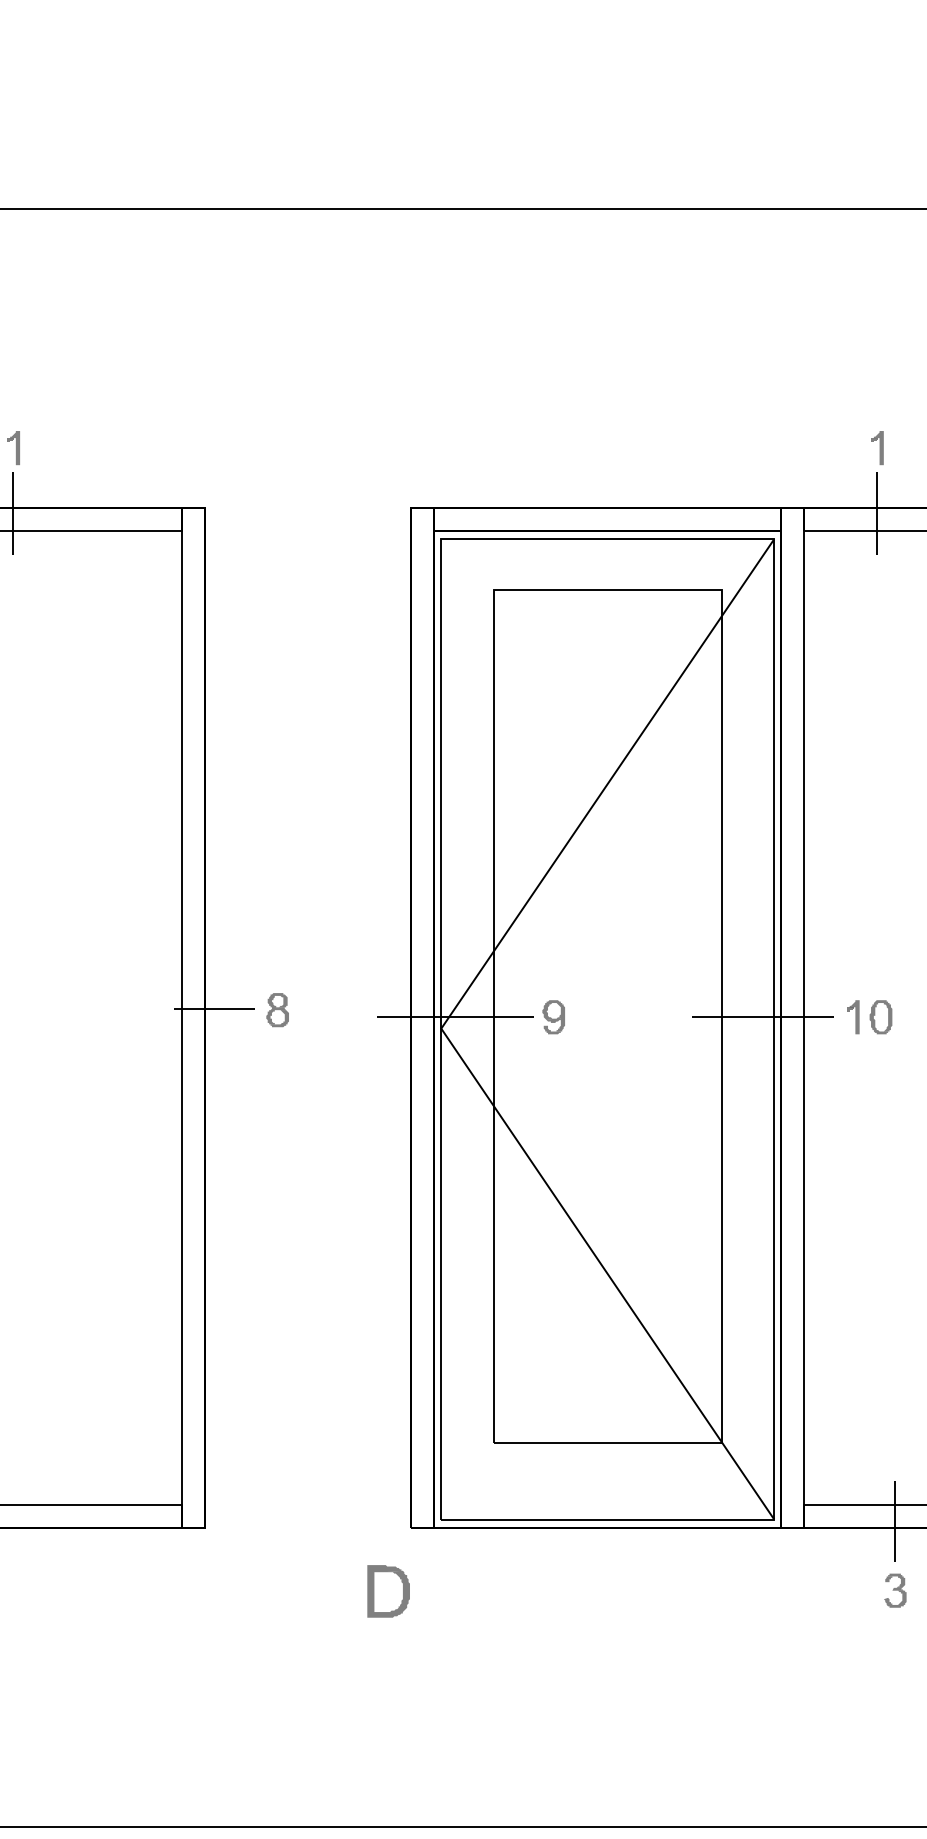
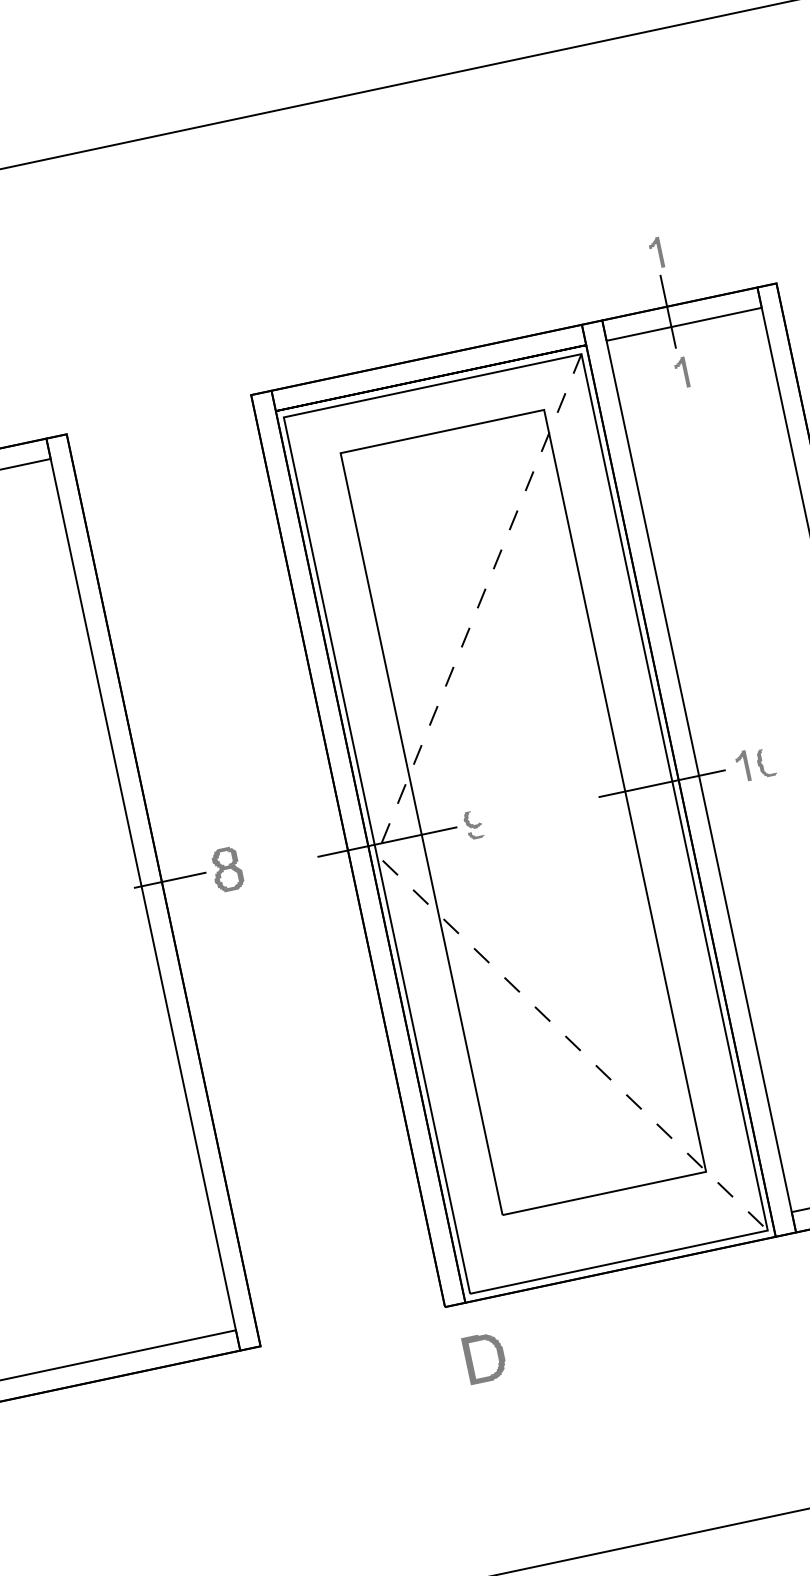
part: (877, 581) -> (681, 372), added
part: (277, 1009) -> (226, 868), size x1.4
fill: (555, 1015) -> (476, 821), removed
fill: (882, 1015) -> (768, 759), removed
line: (441, 1029) -> (377, 855), solid -> dashed
part: (388, 1591) -> (484, 1357), moved

